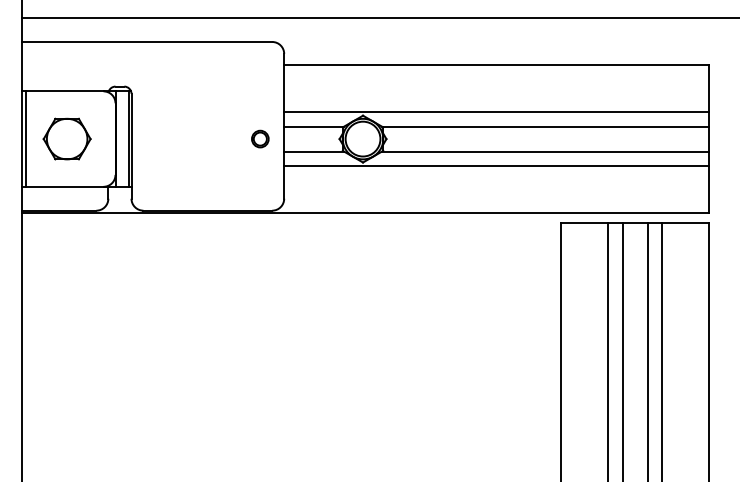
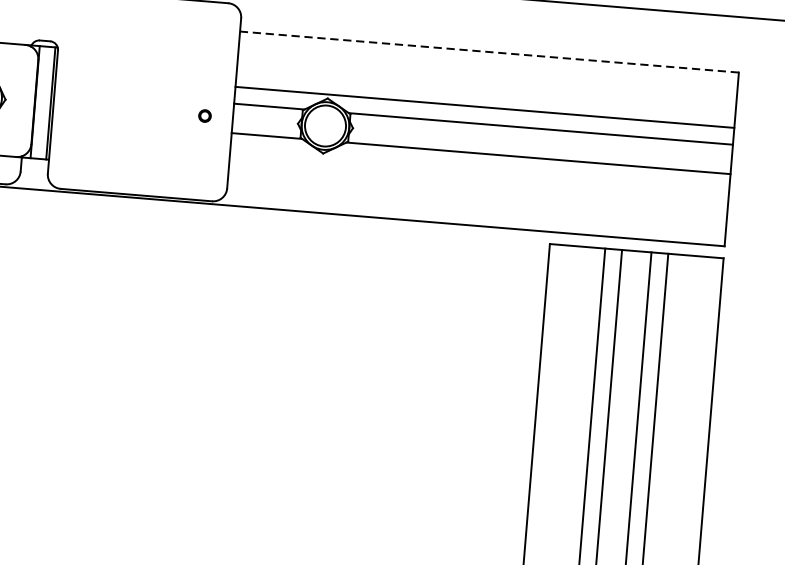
line: (496, 65) -> (489, 52), solid -> dashed
part: (260, 138) -> (205, 115), size x0.6
line: (496, 165) -> (479, 169), removed

